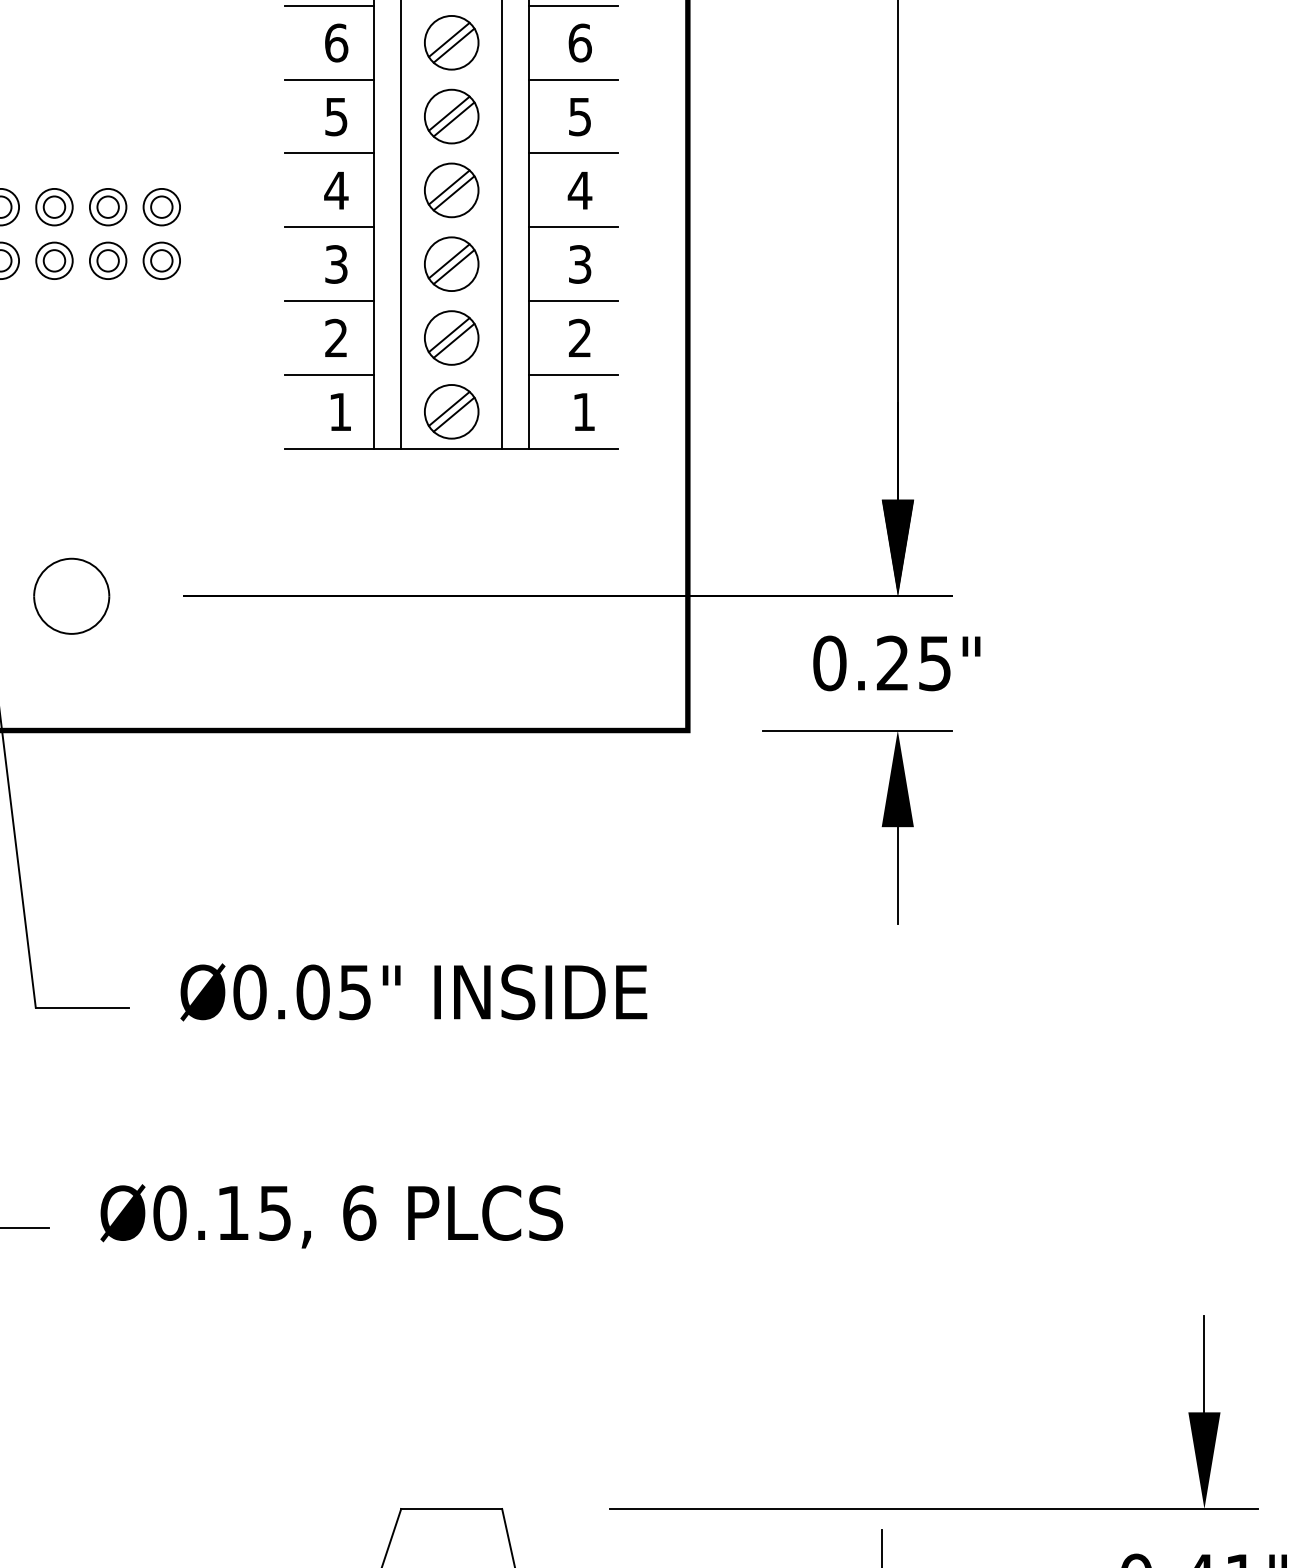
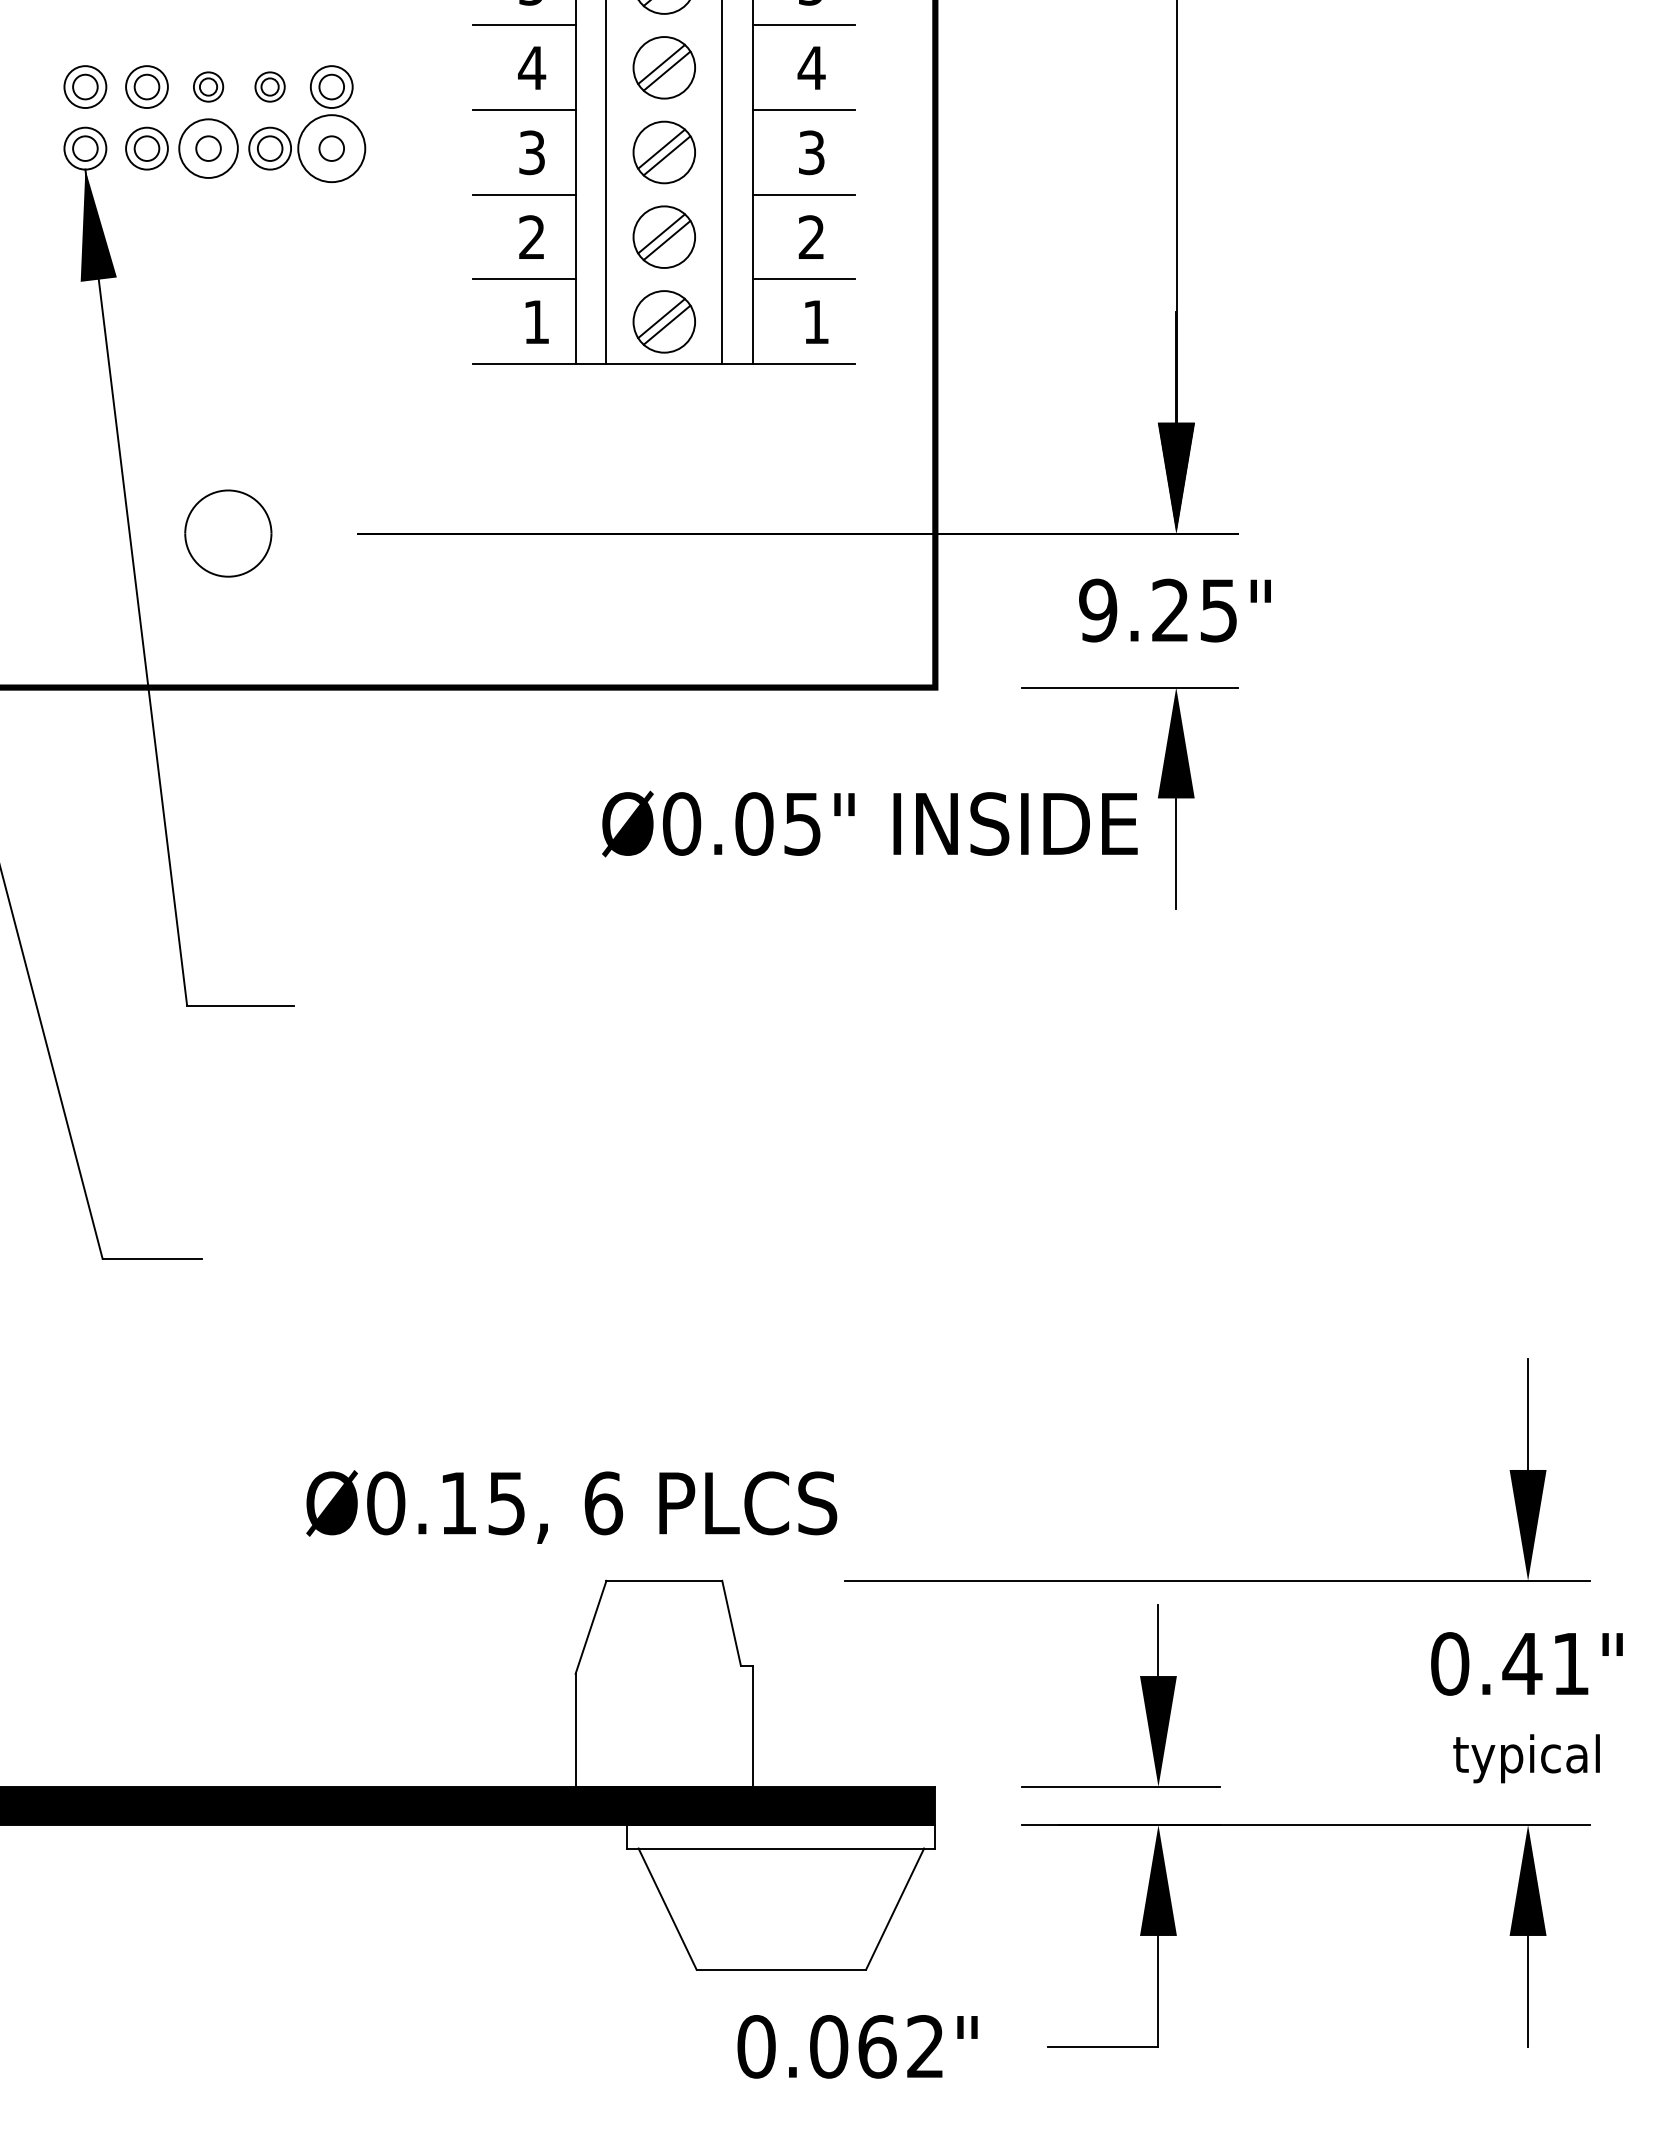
part: (54, 206) -> (208, 86), size x0.7
part: (107, 206) -> (269, 86), size x0.7
circle: (54, 260) -> (208, 148), size x1.4
circle: (161, 260) -> (331, 148), size x1.6
text: (830, 663) -> (1098, 610), 0.25" -> 9.25"
text: (413, 991) -> (869, 823), moved
text: (331, 1215) -> (571, 1506), moved

